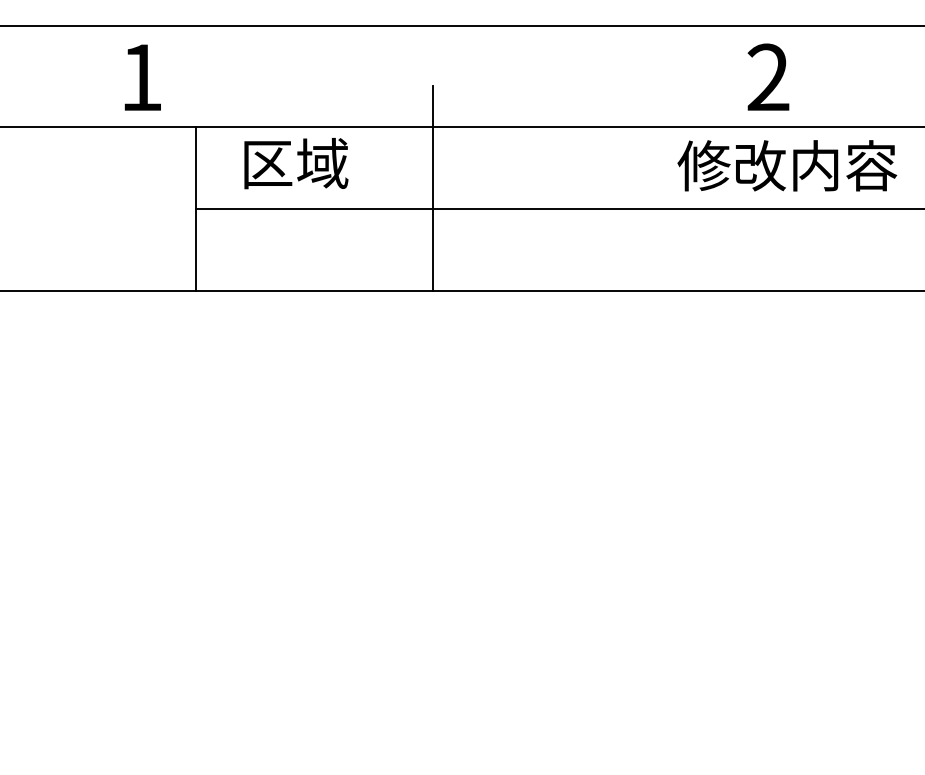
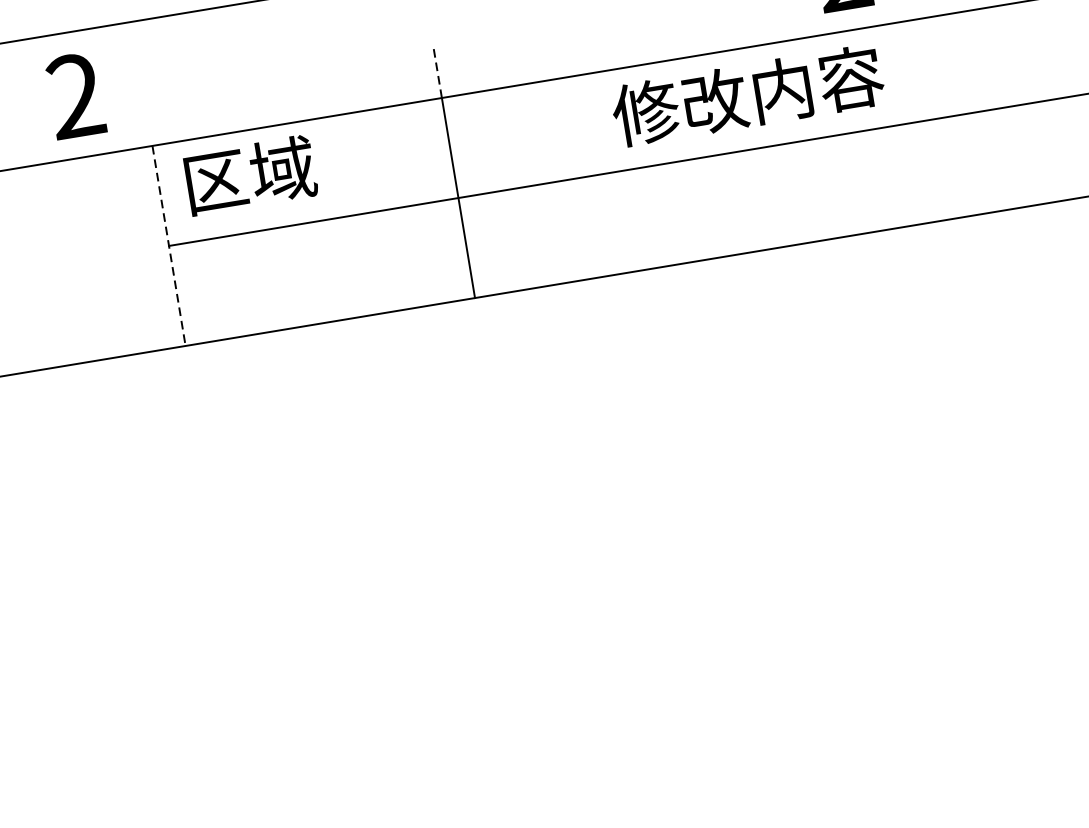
text: (141, 76) -> (75, 94), 1 -> 2
line: (432, 106) -> (437, 72), solid -> dashed
text: (296, 163) -> (250, 175), moved
text: (787, 165) -> (748, 95), moved
line: (195, 209) -> (168, 246), solid -> dashed

